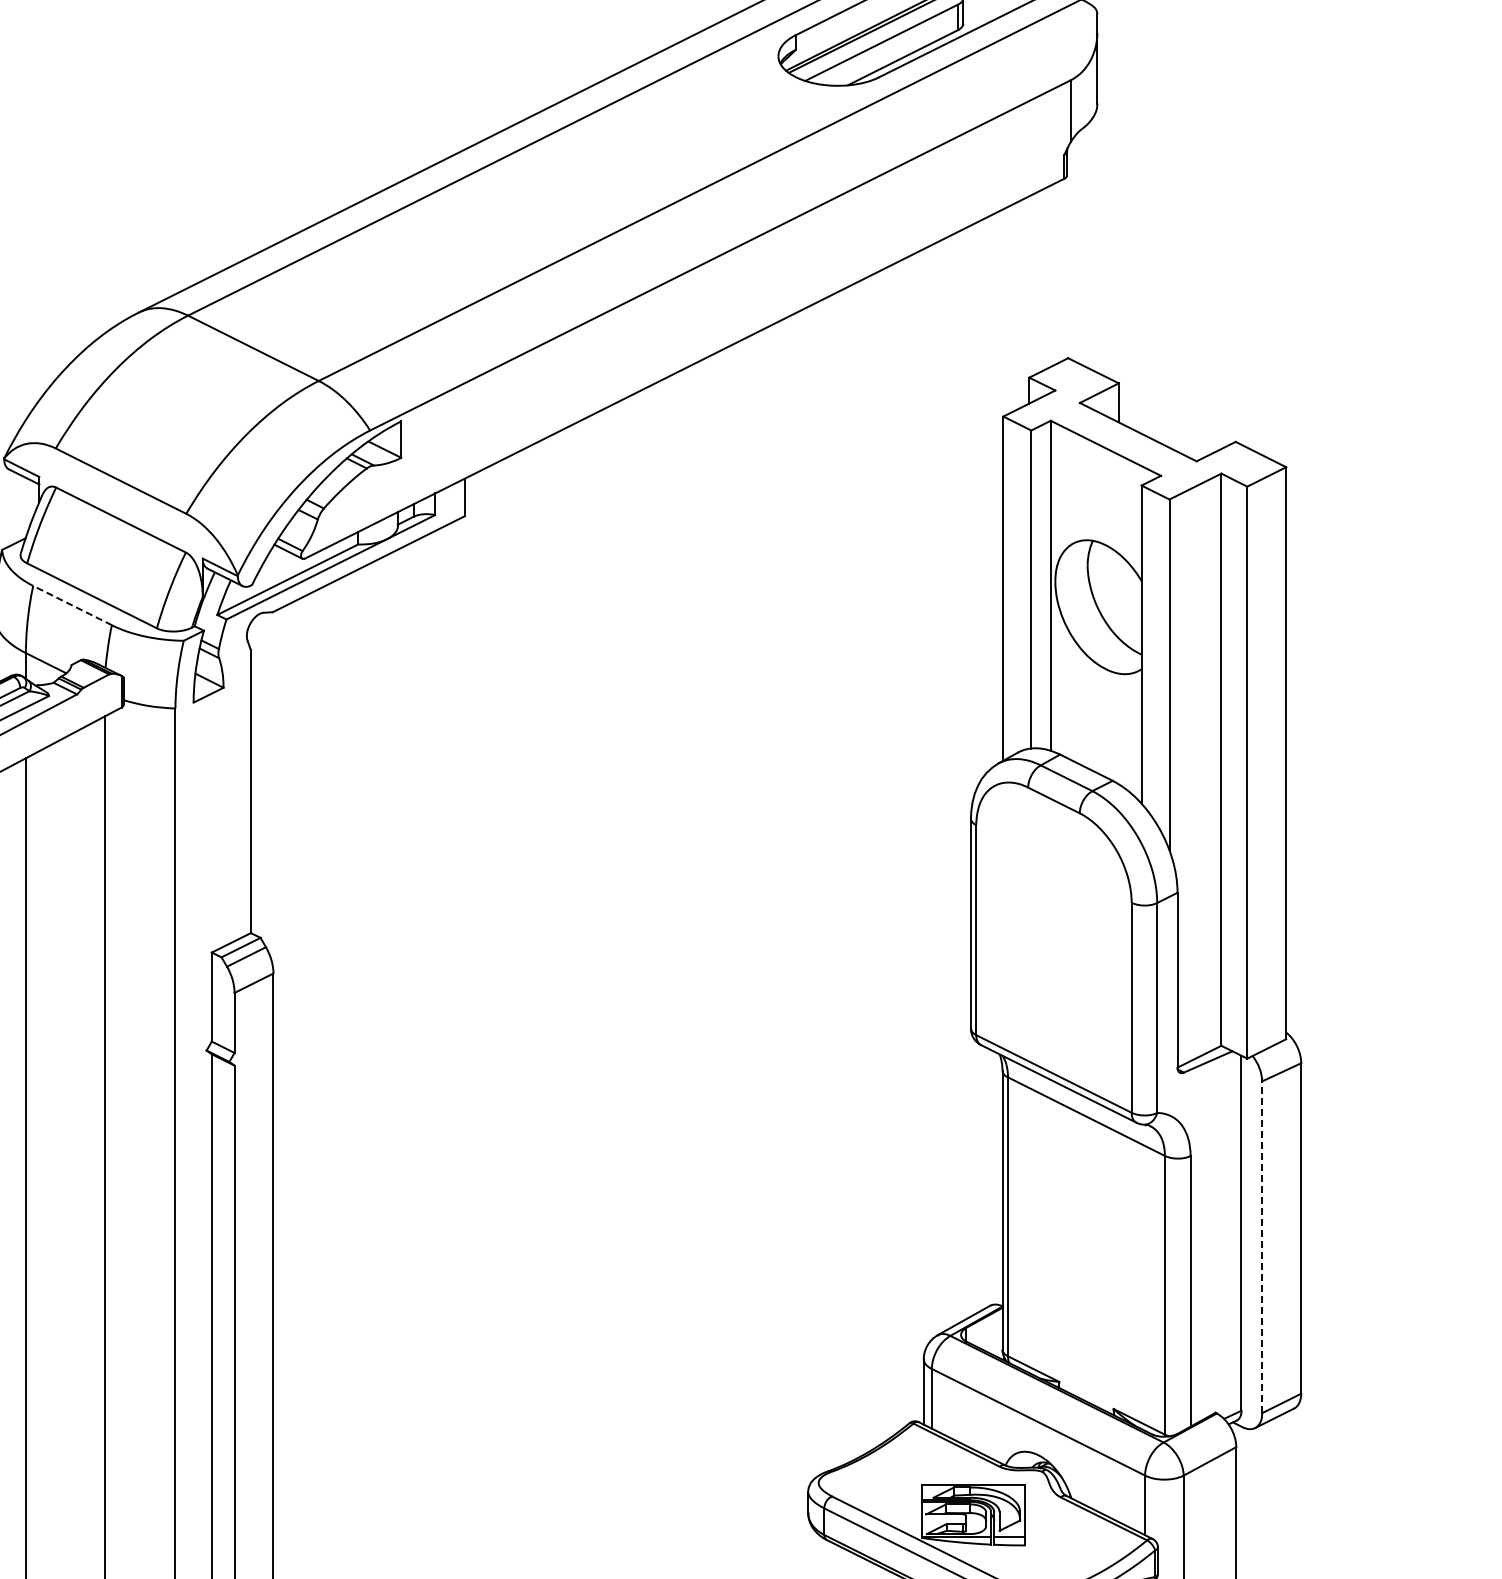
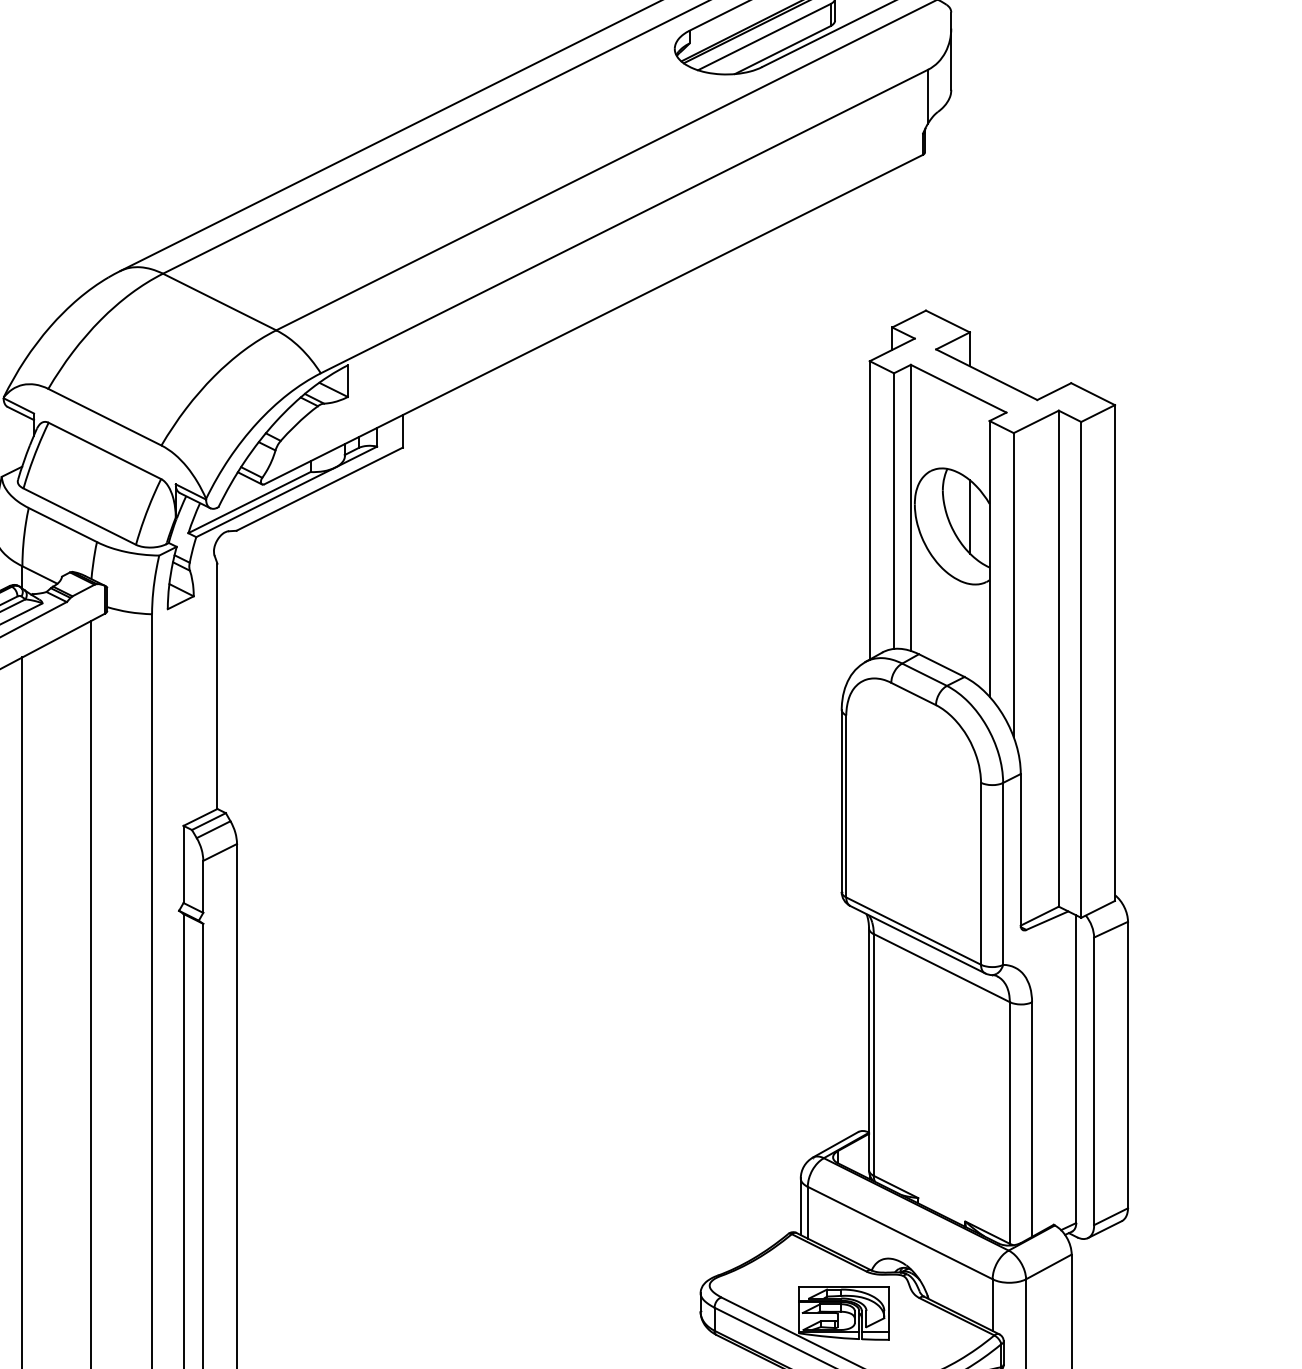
line: (1118, 595) -> (969, 516), added
line: (72, 605) -> (62, 524), dashed -> solid
line: (1262, 1247) -> (1094, 1081), dashed -> solid

